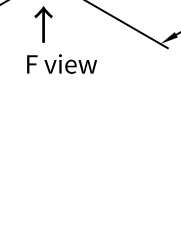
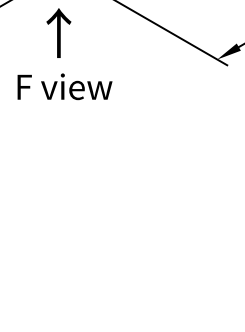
text: (61, 63) -> (64, 86), moved

